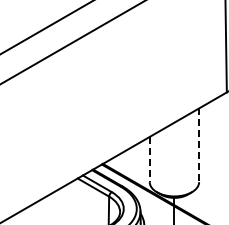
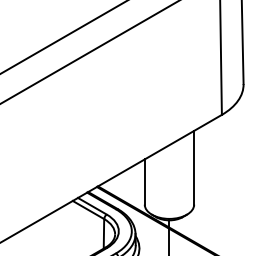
line: (199, 145) -> (194, 167), dashed -> solid
line: (149, 160) -> (144, 182), dashed -> solid

